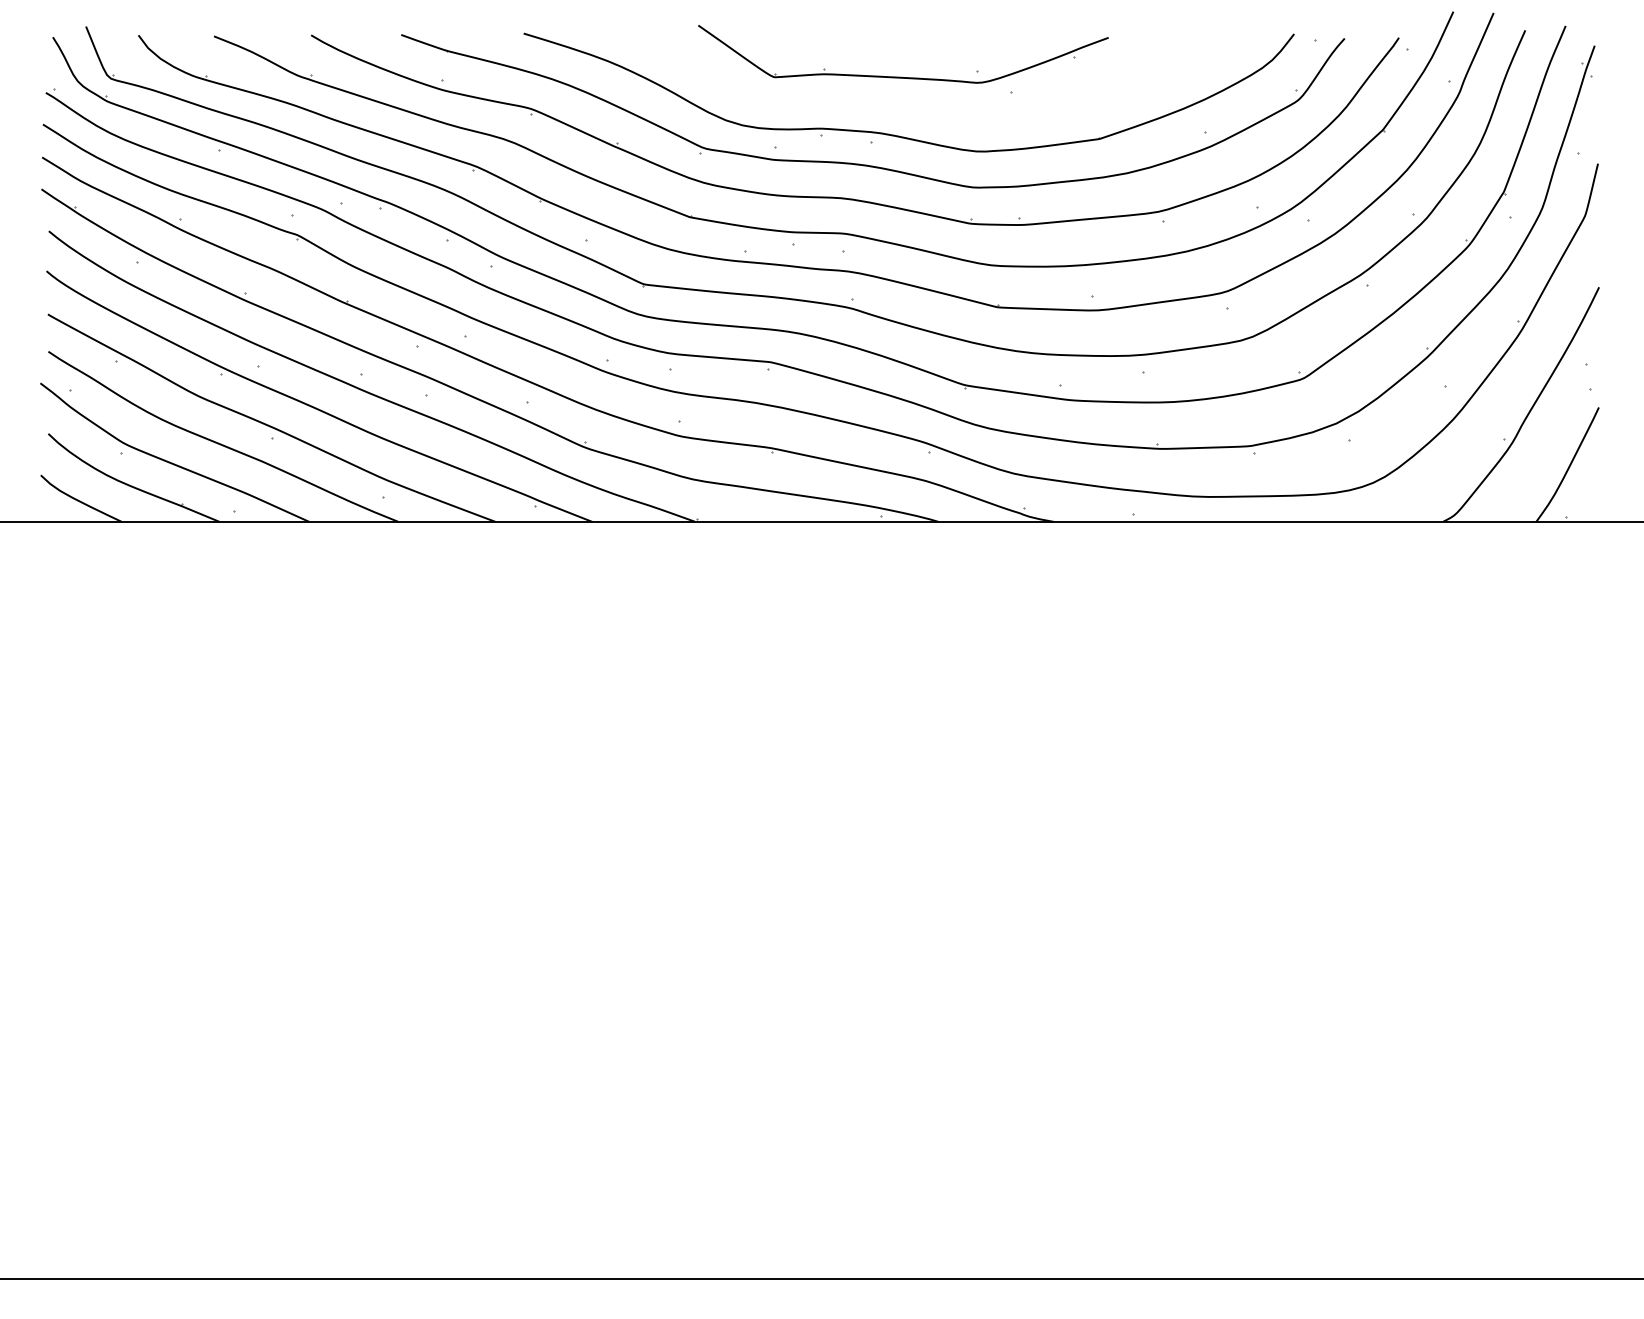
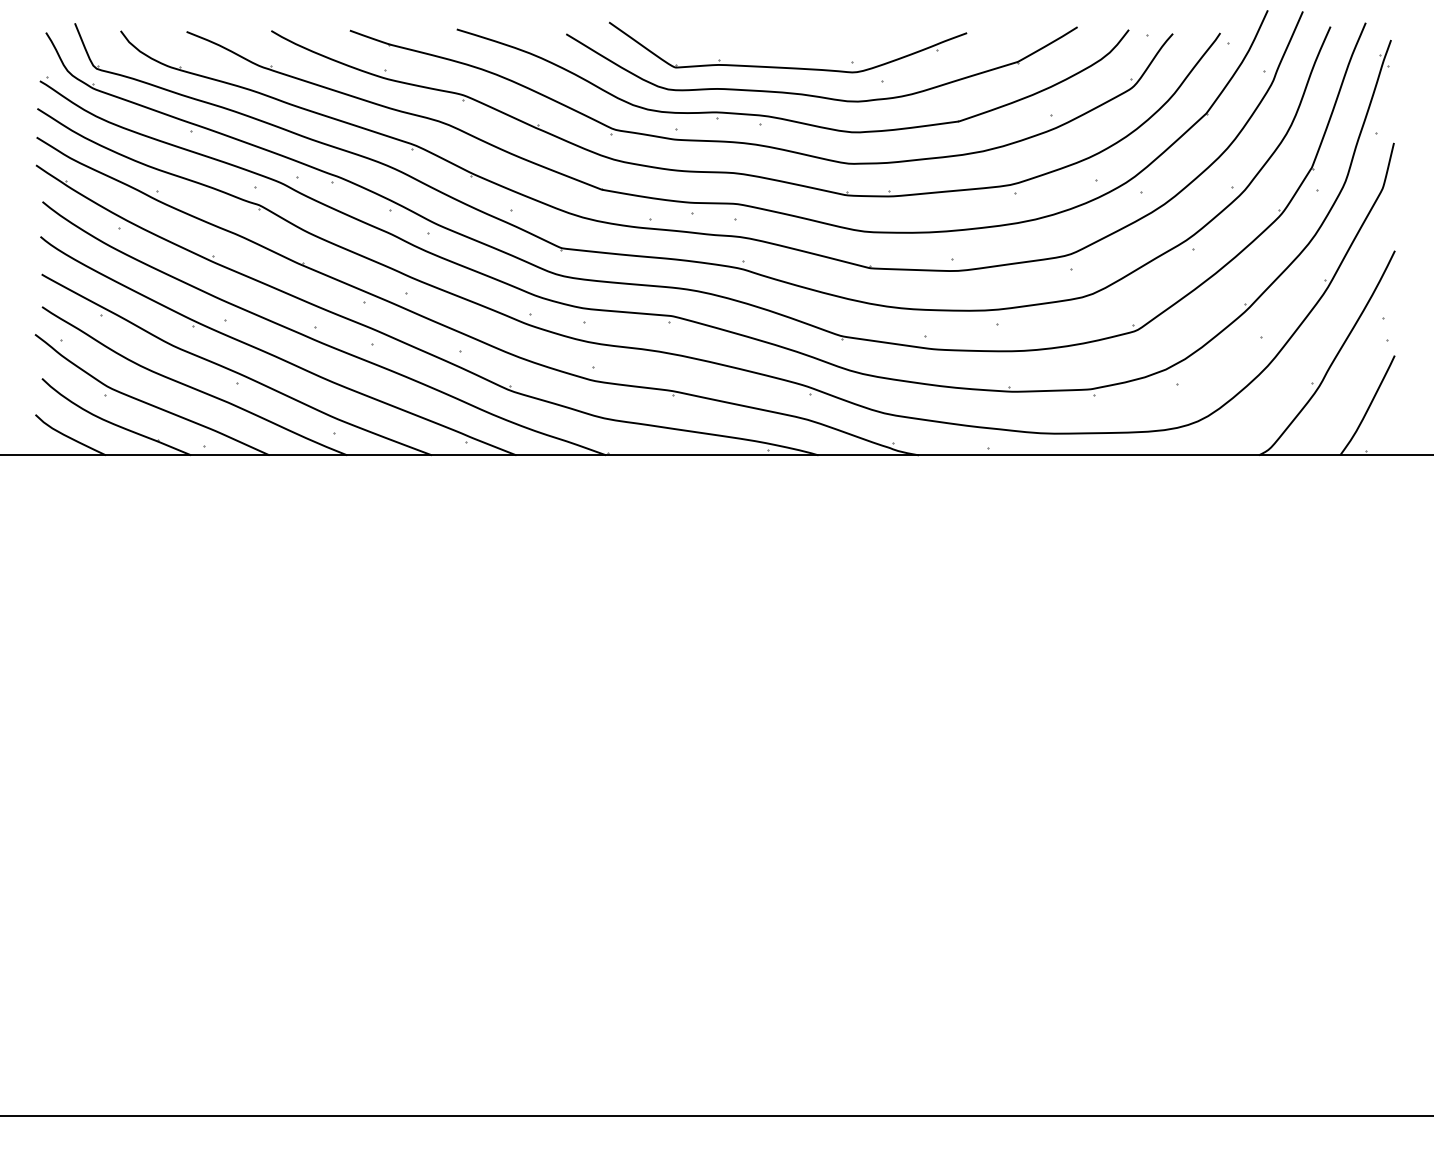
part: (937, 109) -> (817, 95), added

